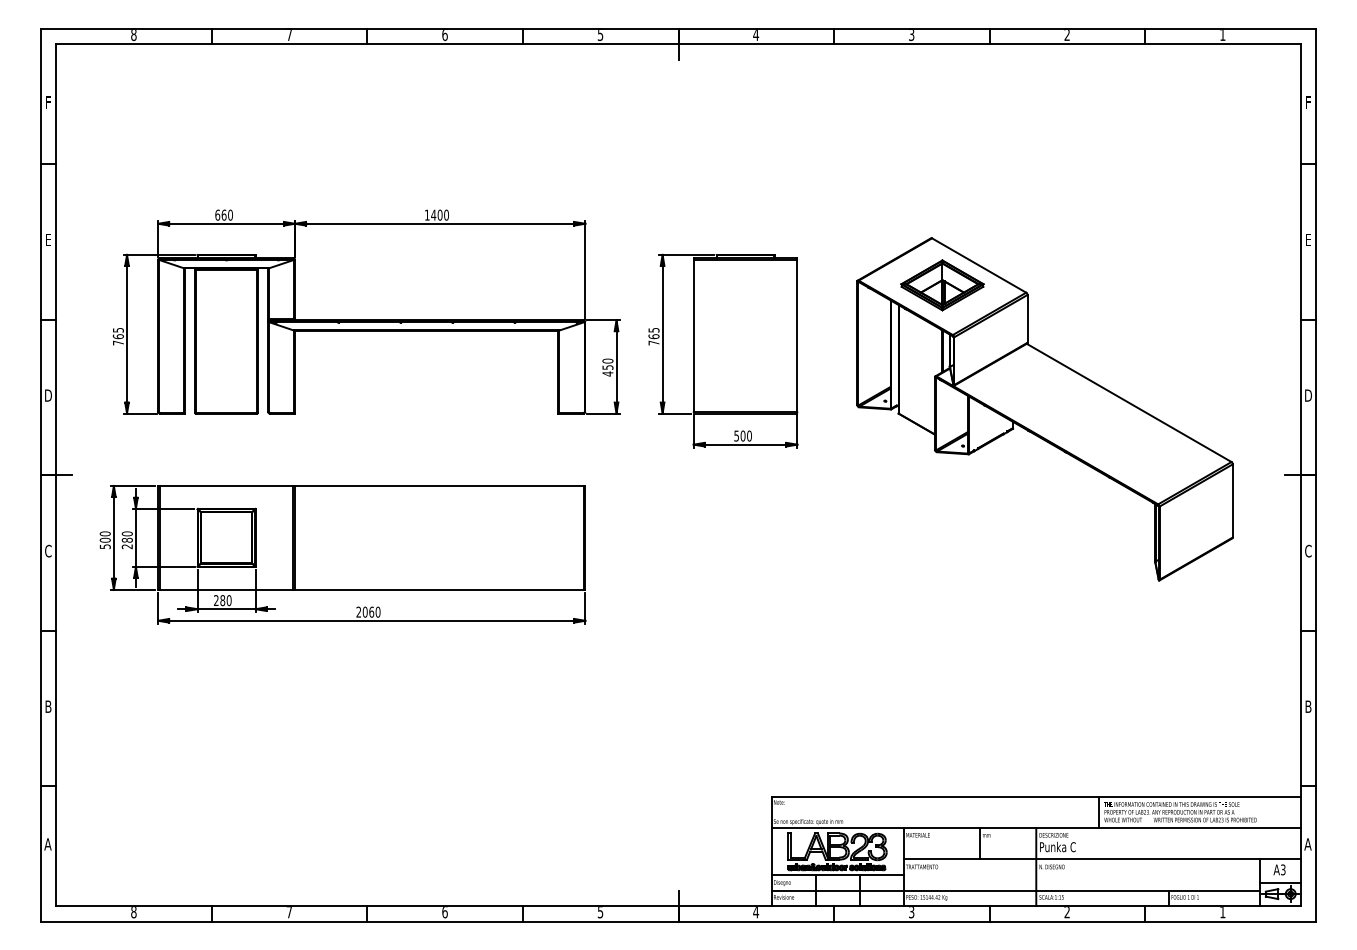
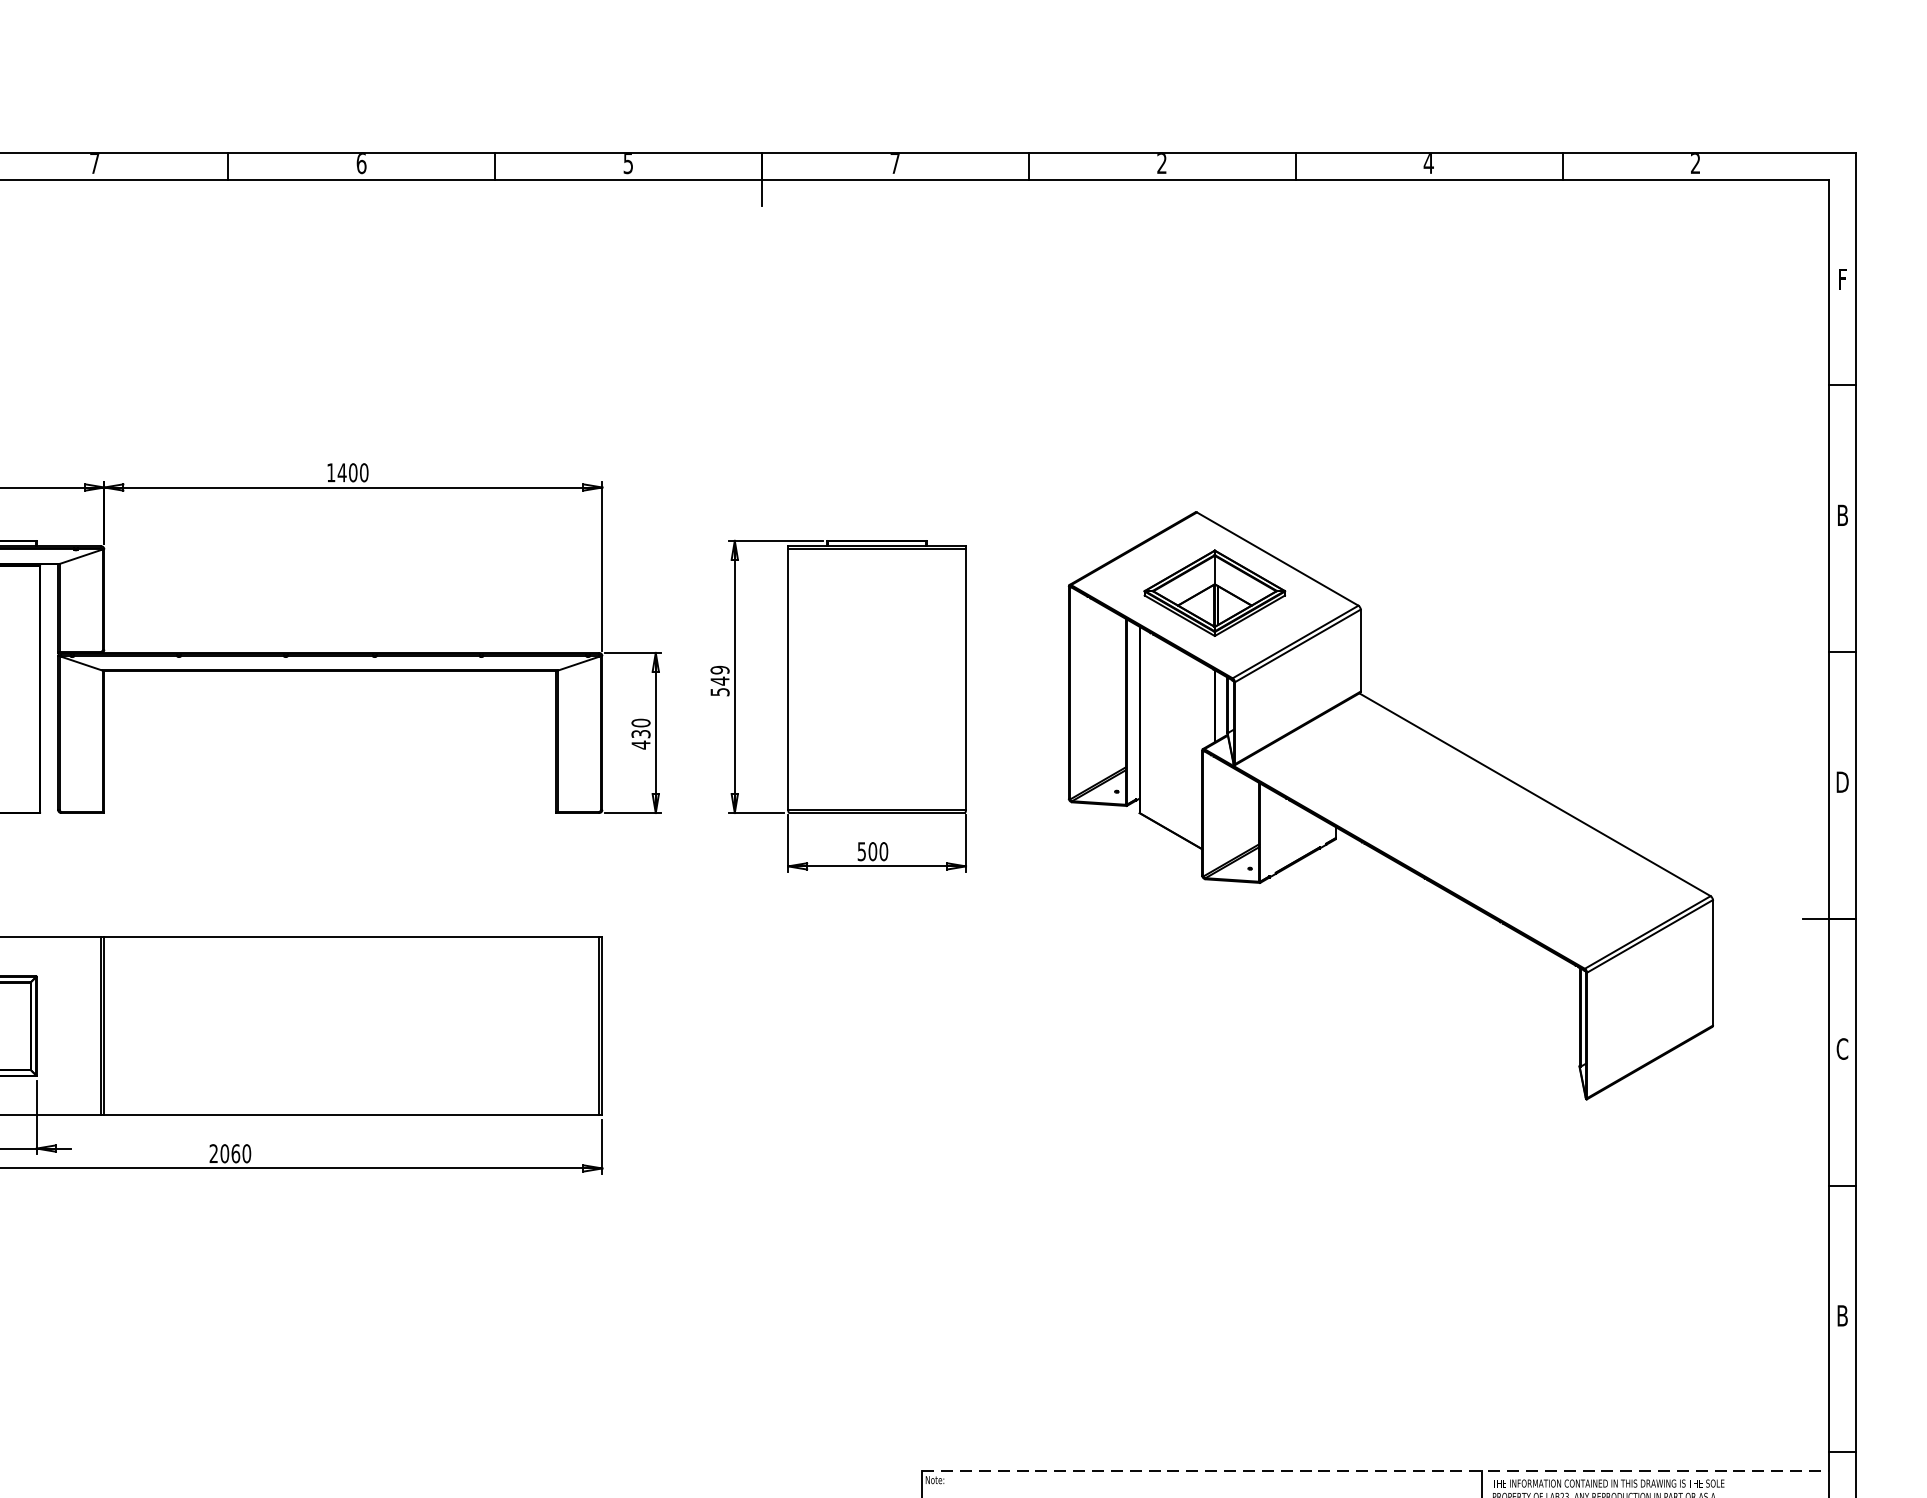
text: (756, 35) -> (895, 164), 4 -> 7
text: (911, 35) -> (1161, 164), 3 -> 2
text: (1067, 35) -> (1429, 164), 2 -> 4
text: (1222, 35) -> (1695, 164), 1 -> 2
text: (1308, 239) -> (1842, 514), E -> B
text: (653, 336) -> (719, 680), 765 -> 549
text: (607, 367) -> (640, 734), 450 -> 430
line: (1036, 797) -> (1376, 1471), solid -> dashed

